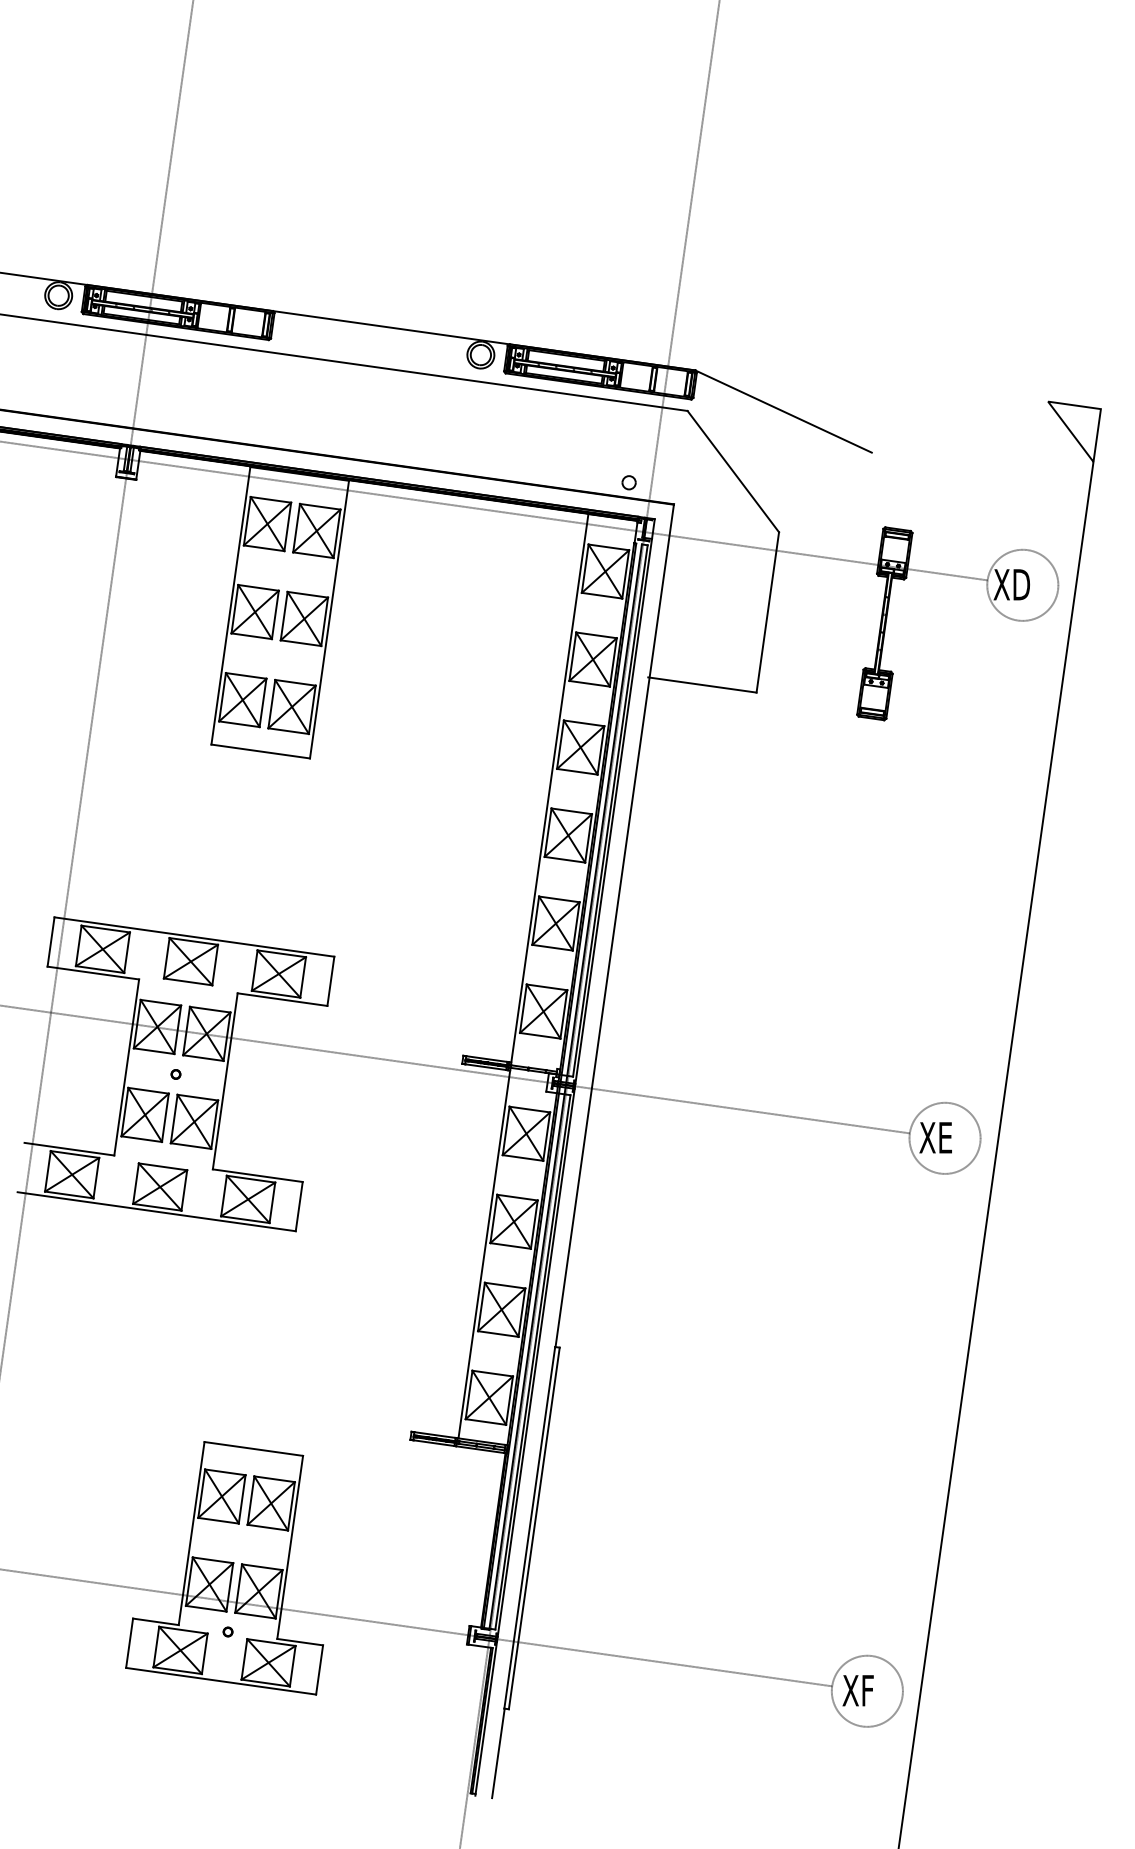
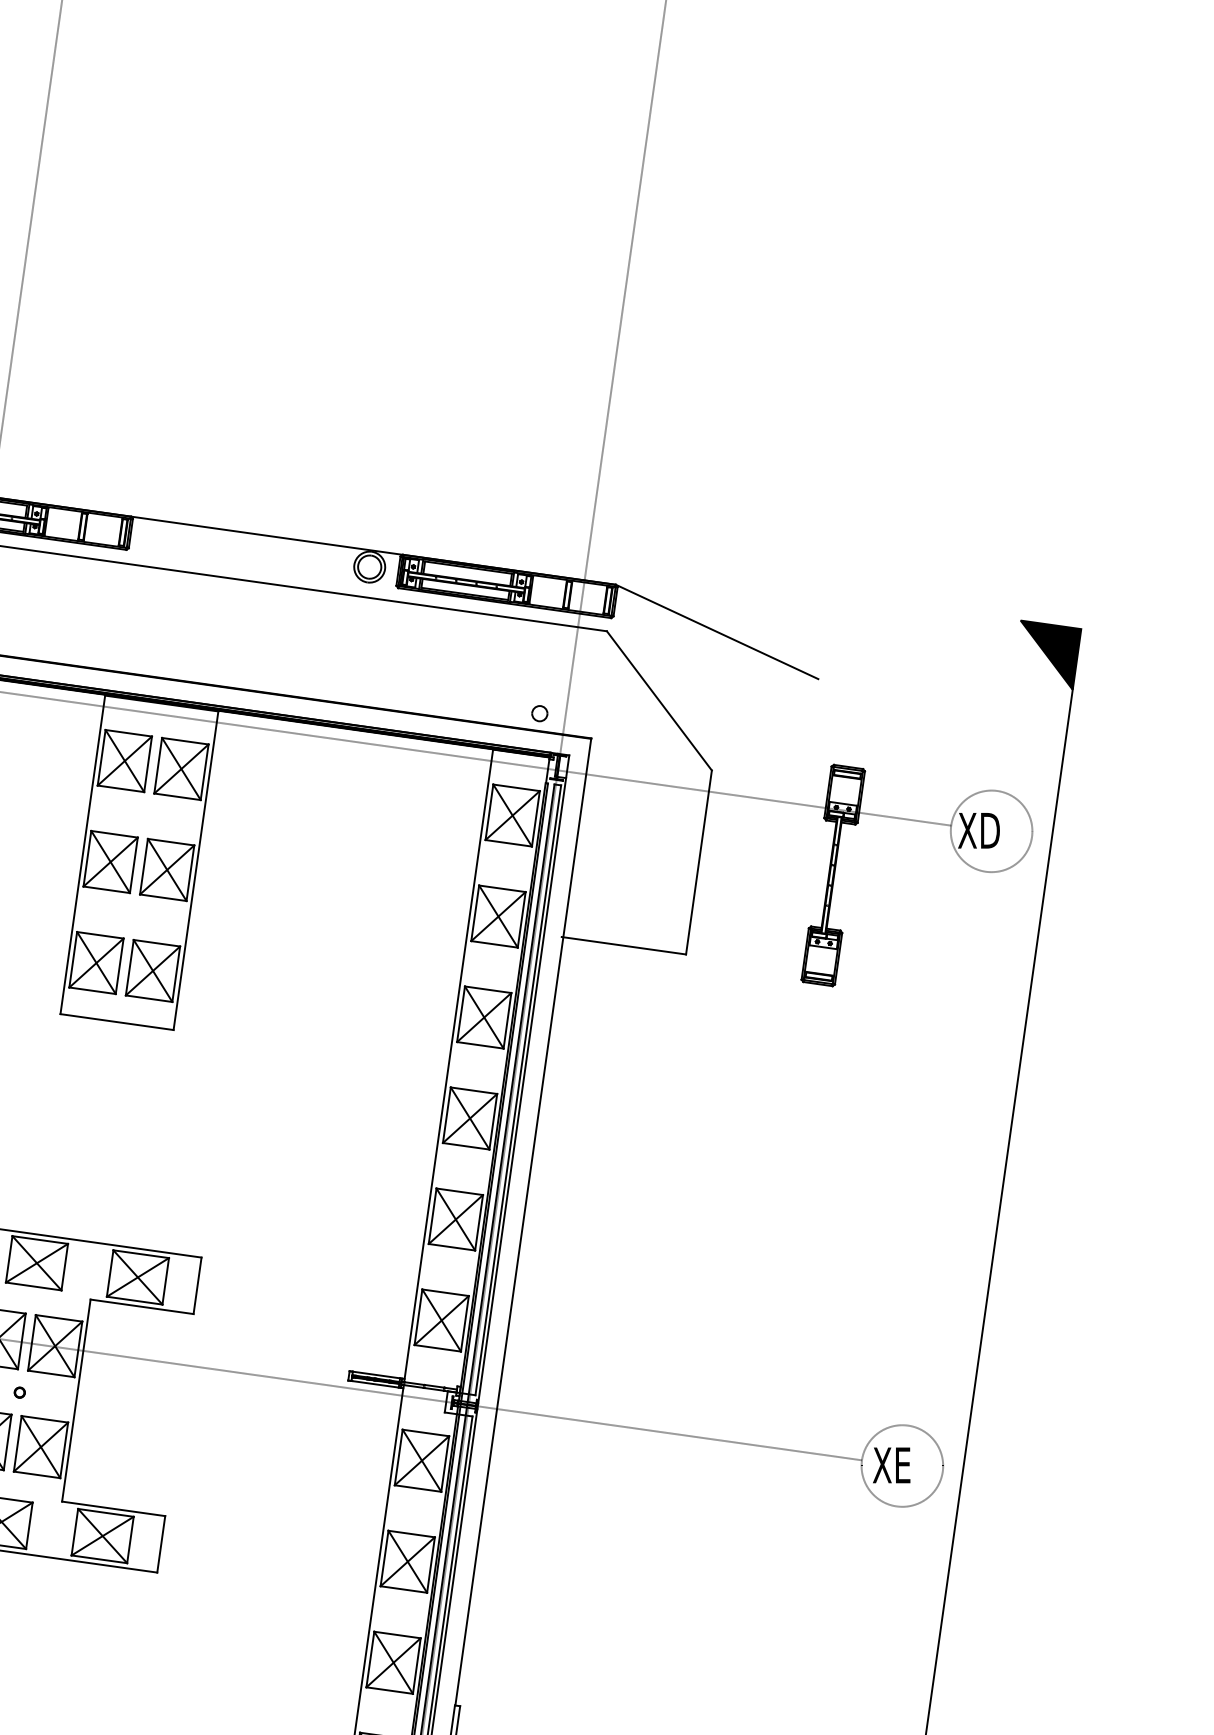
fill: (1074, 431) -> (1050, 654), added

